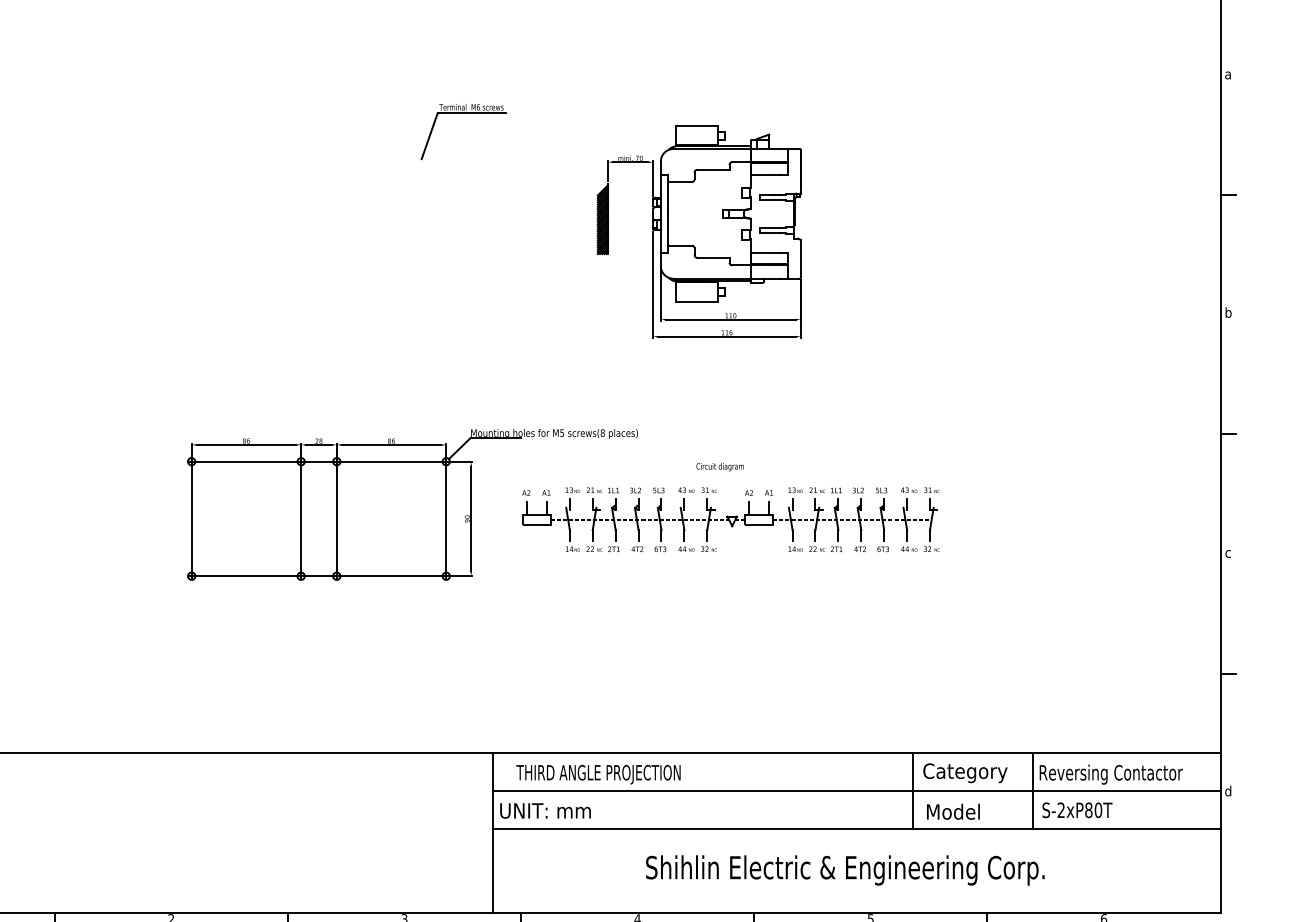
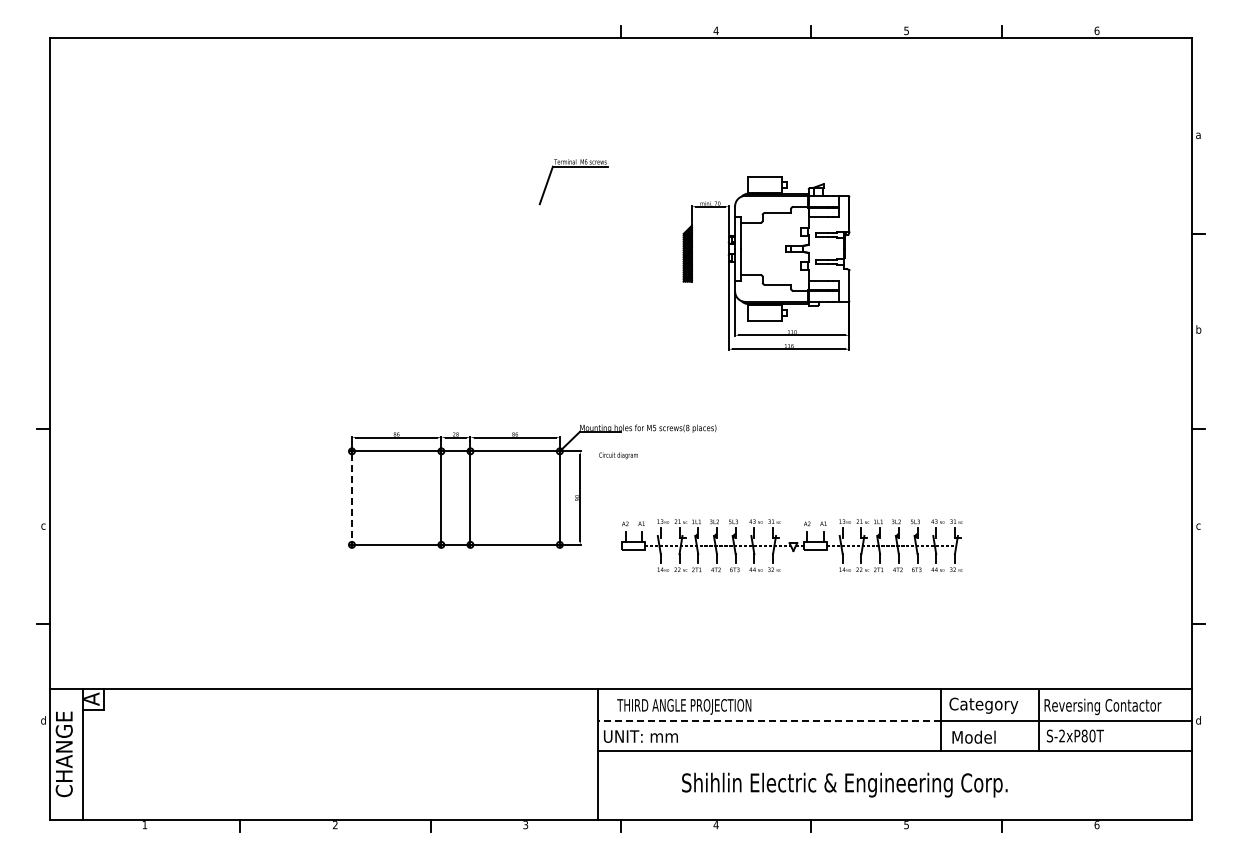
text: (720, 466) -> (618, 455), moved
line: (191, 519) -> (351, 498), solid -> dashed
part: (729, 519) -> (791, 545), moved
line: (702, 791) -> (769, 720), solid -> dashed
text: (844, 869) -> (844, 784), moved

